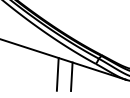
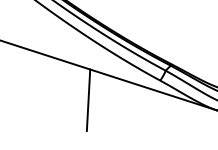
line: (71, 76) -> (114, 104), removed

